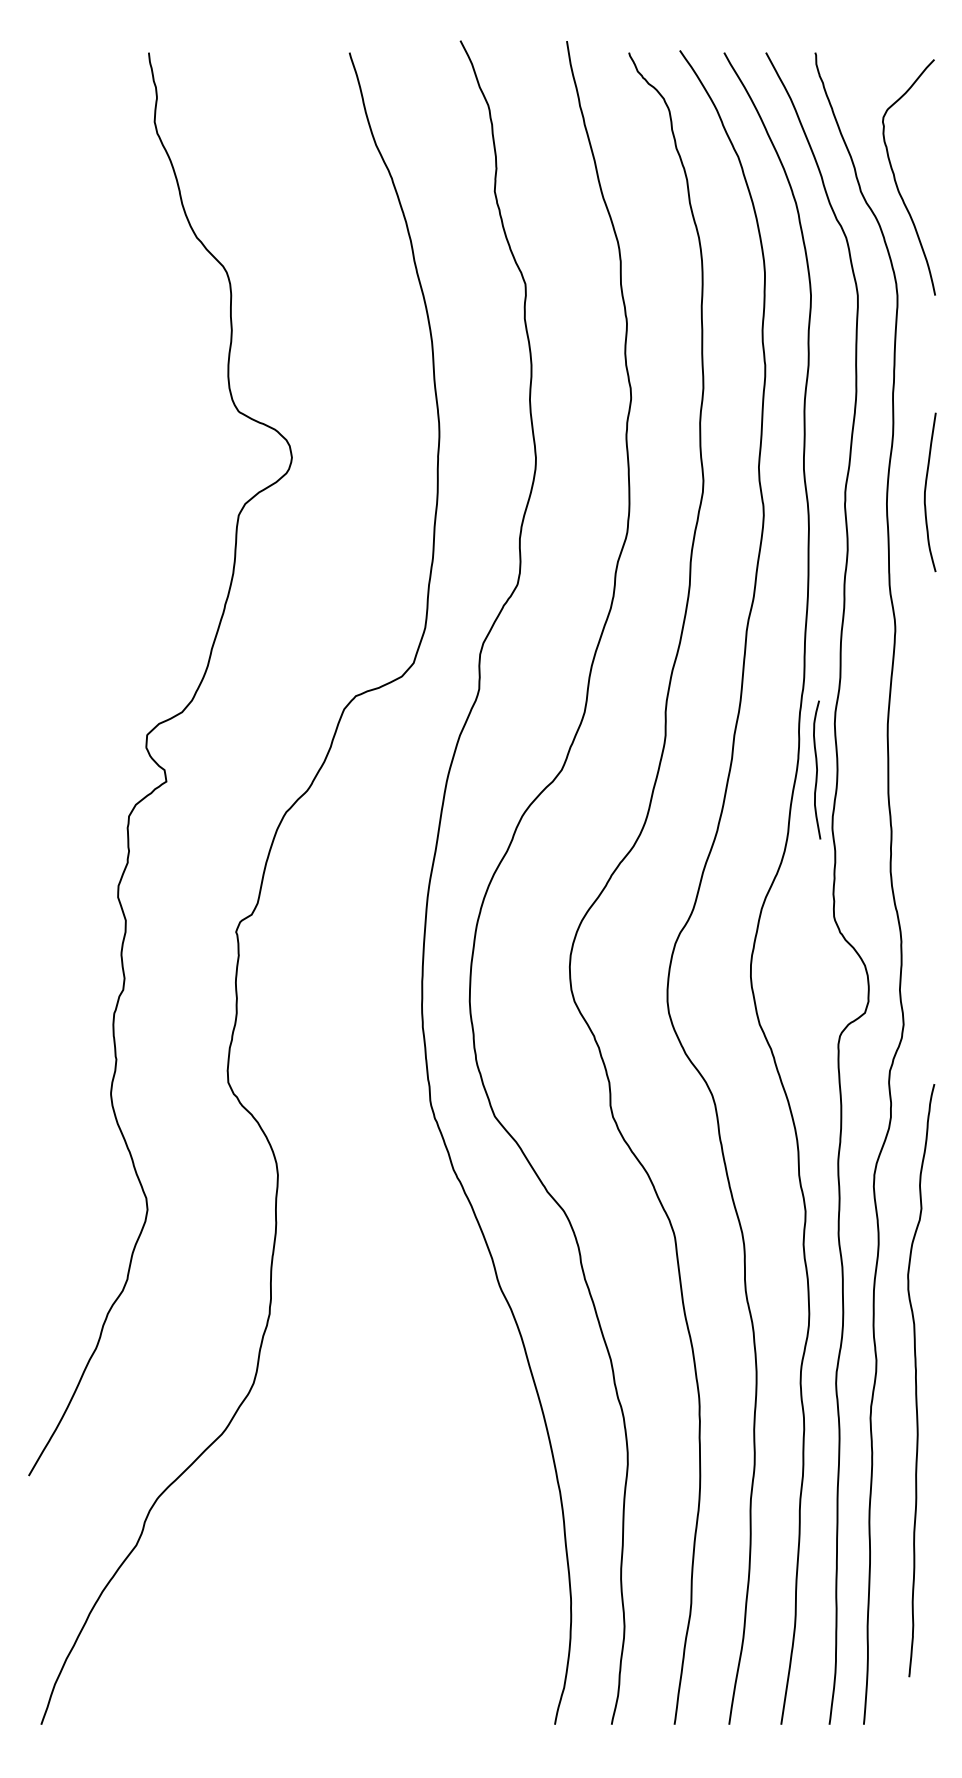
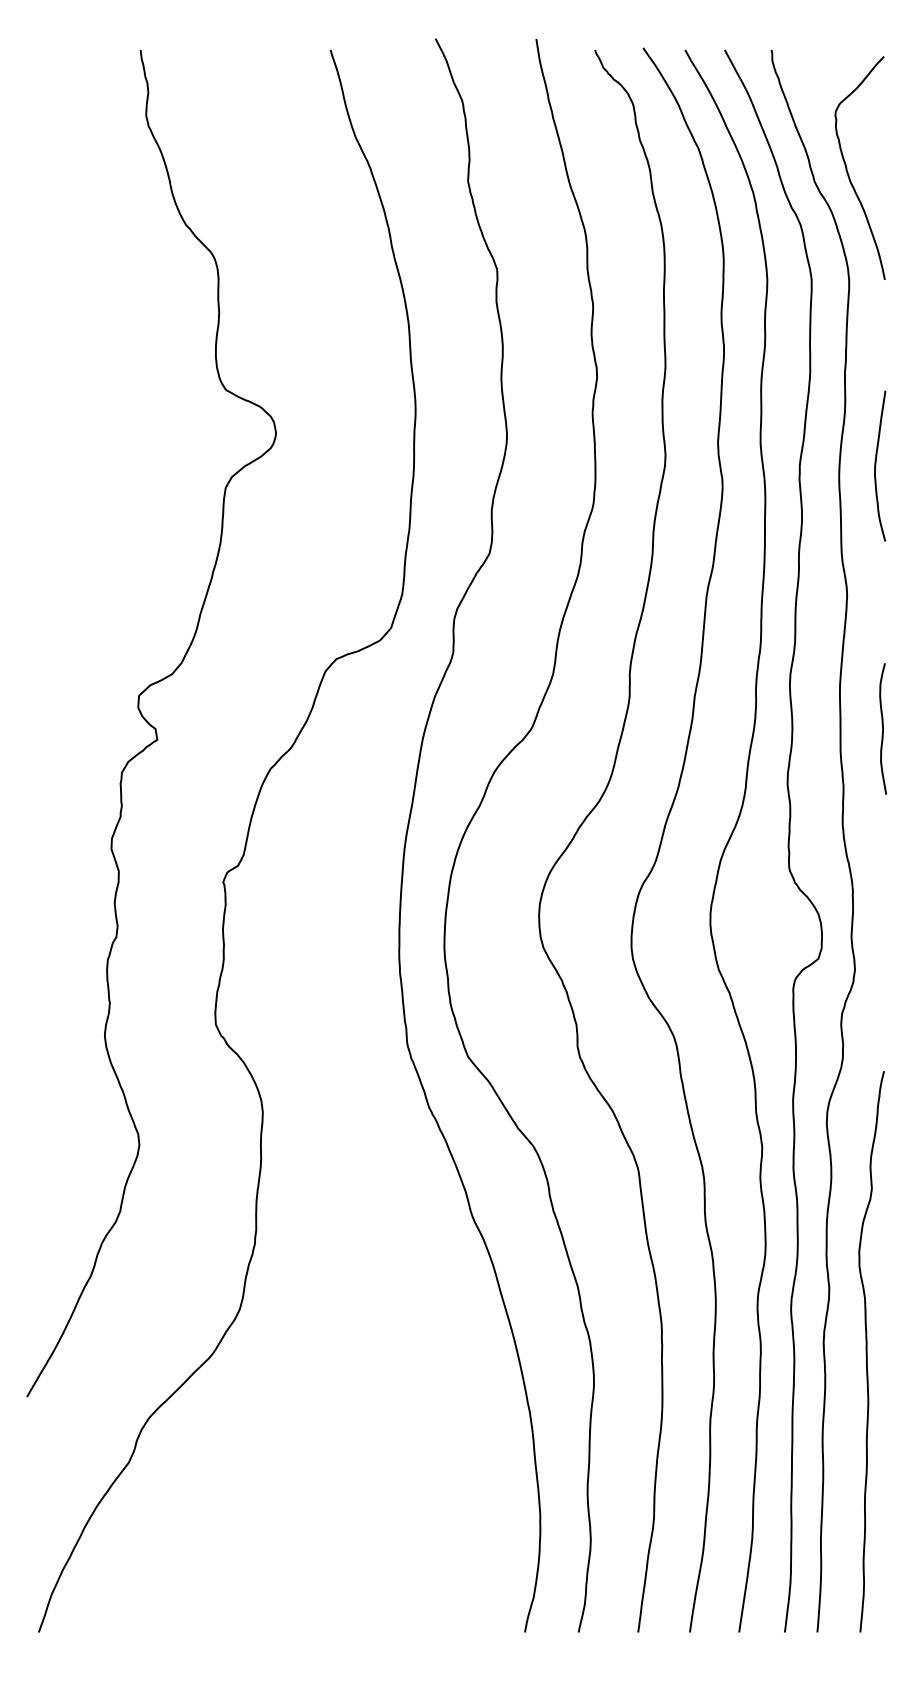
curve: (816, 769) -> (882, 728), moved
curve: (916, 1380) -> (867, 1351), moved

